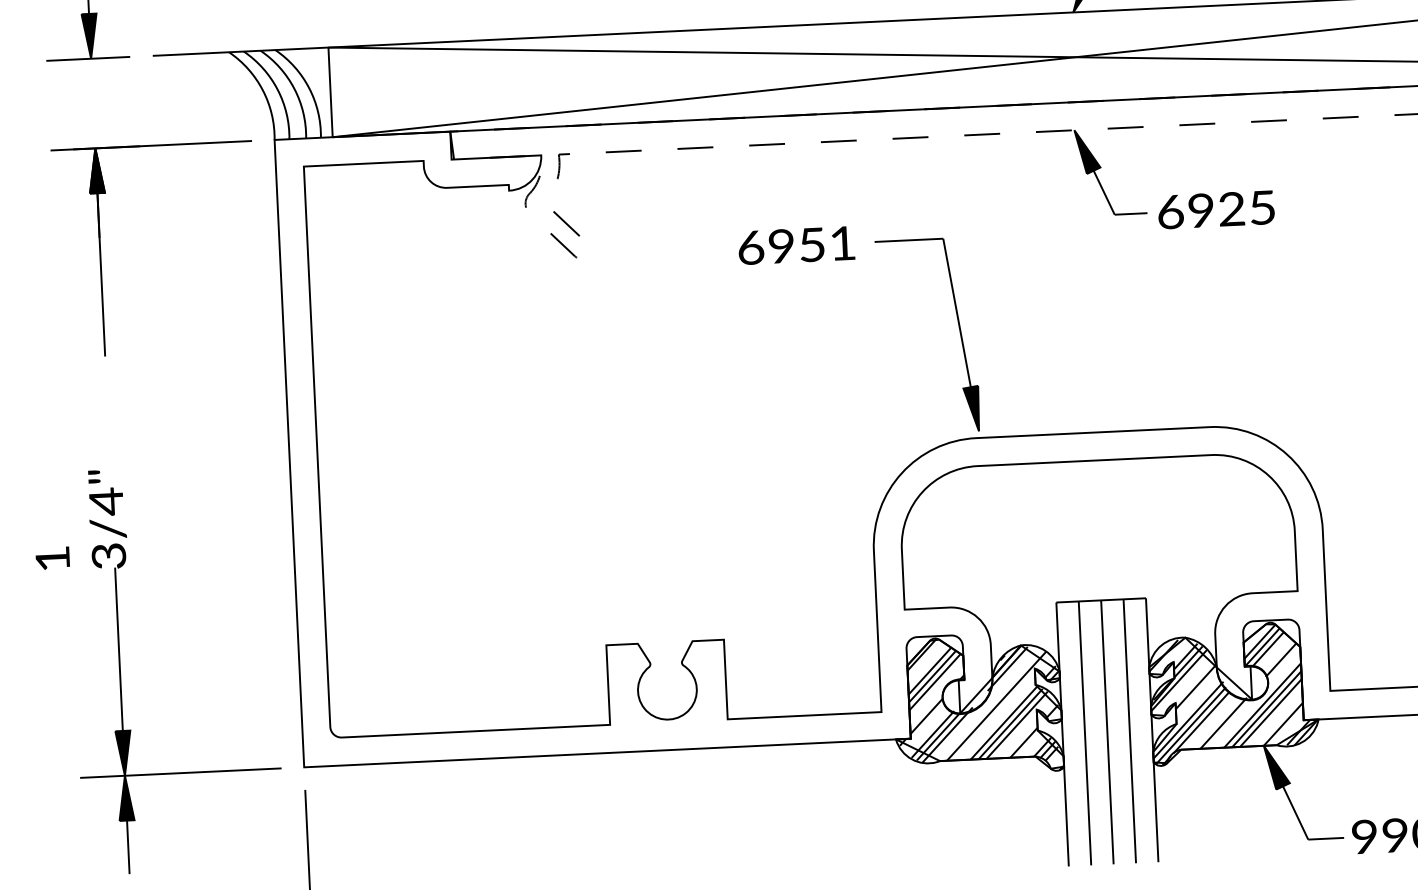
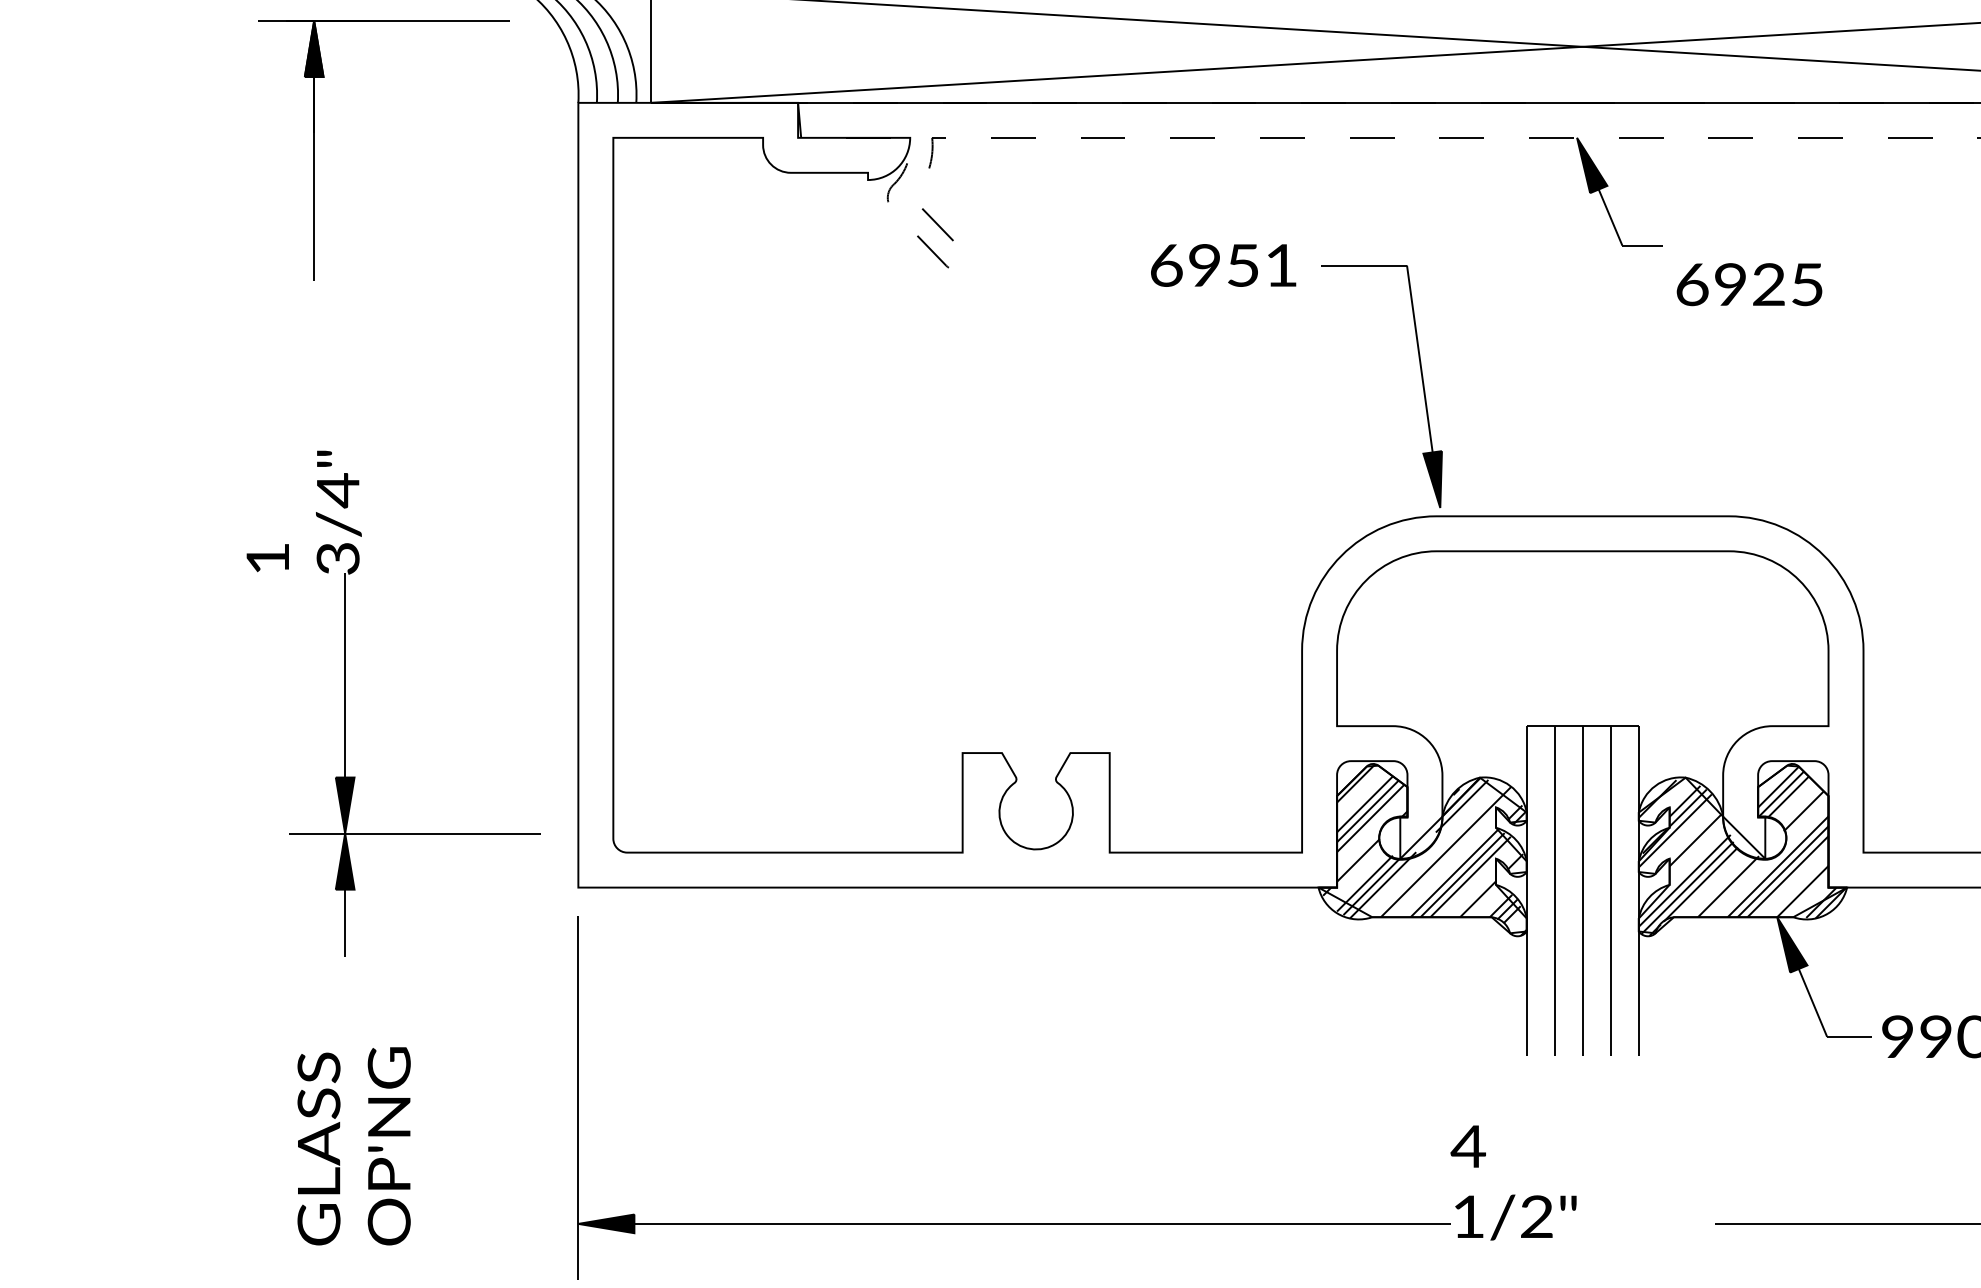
text: (1216, 209) -> (1749, 284), moved
part: (100, 252) -> (314, 150), moved
part: (120, 671) -> (345, 703), moved

